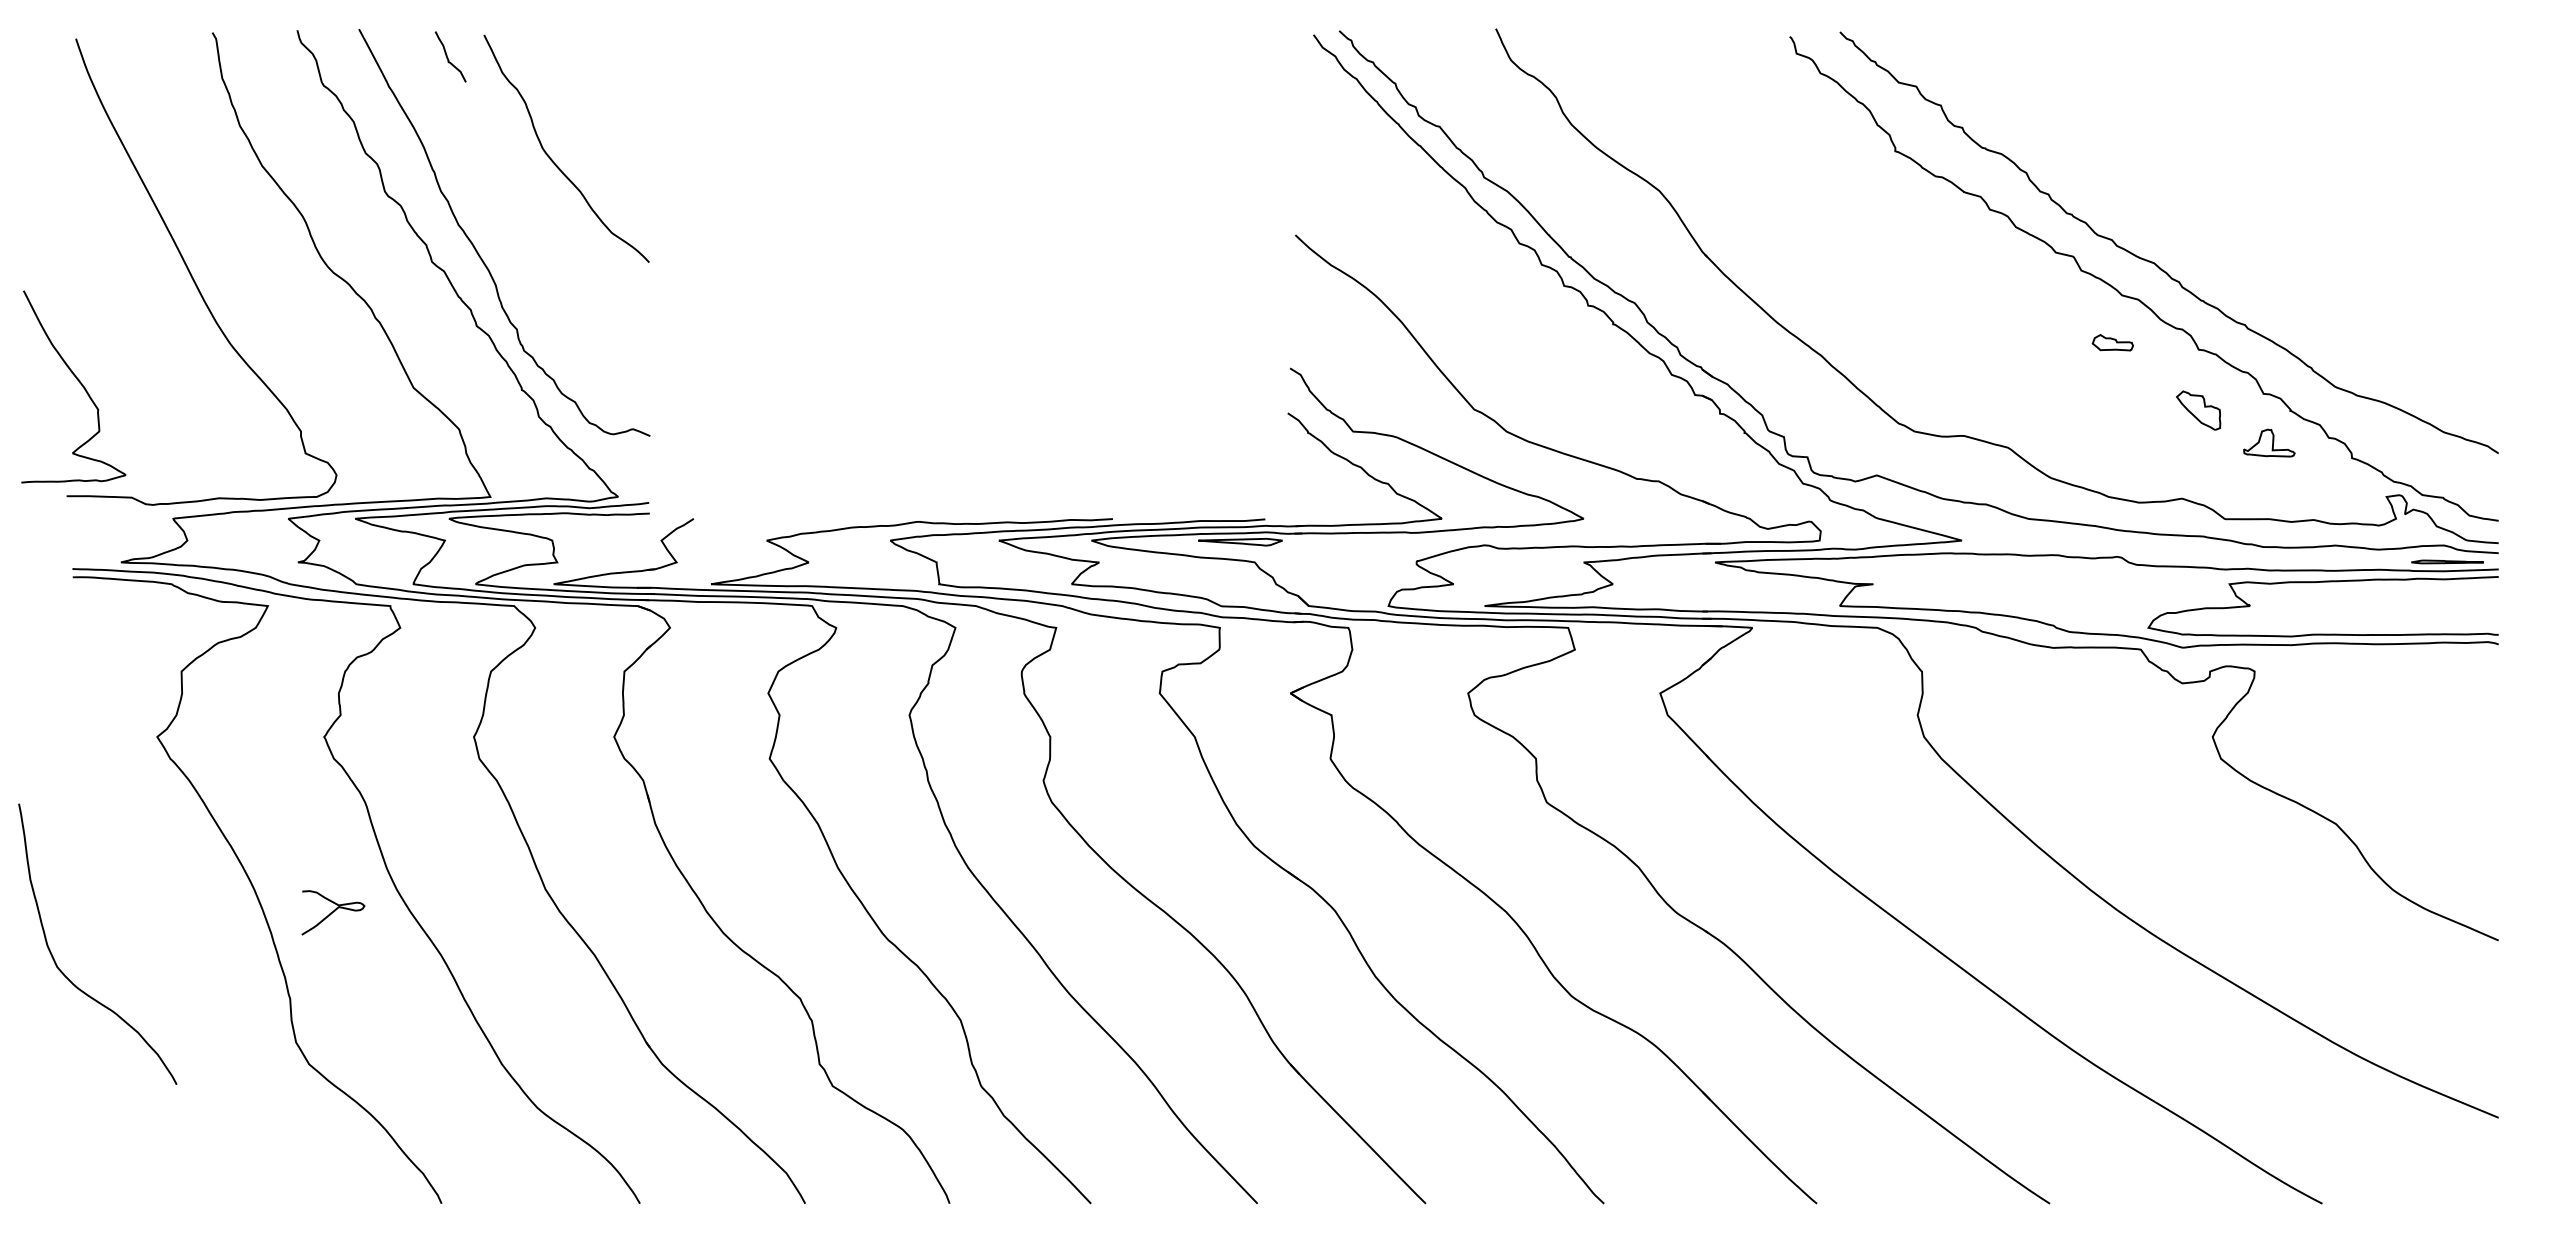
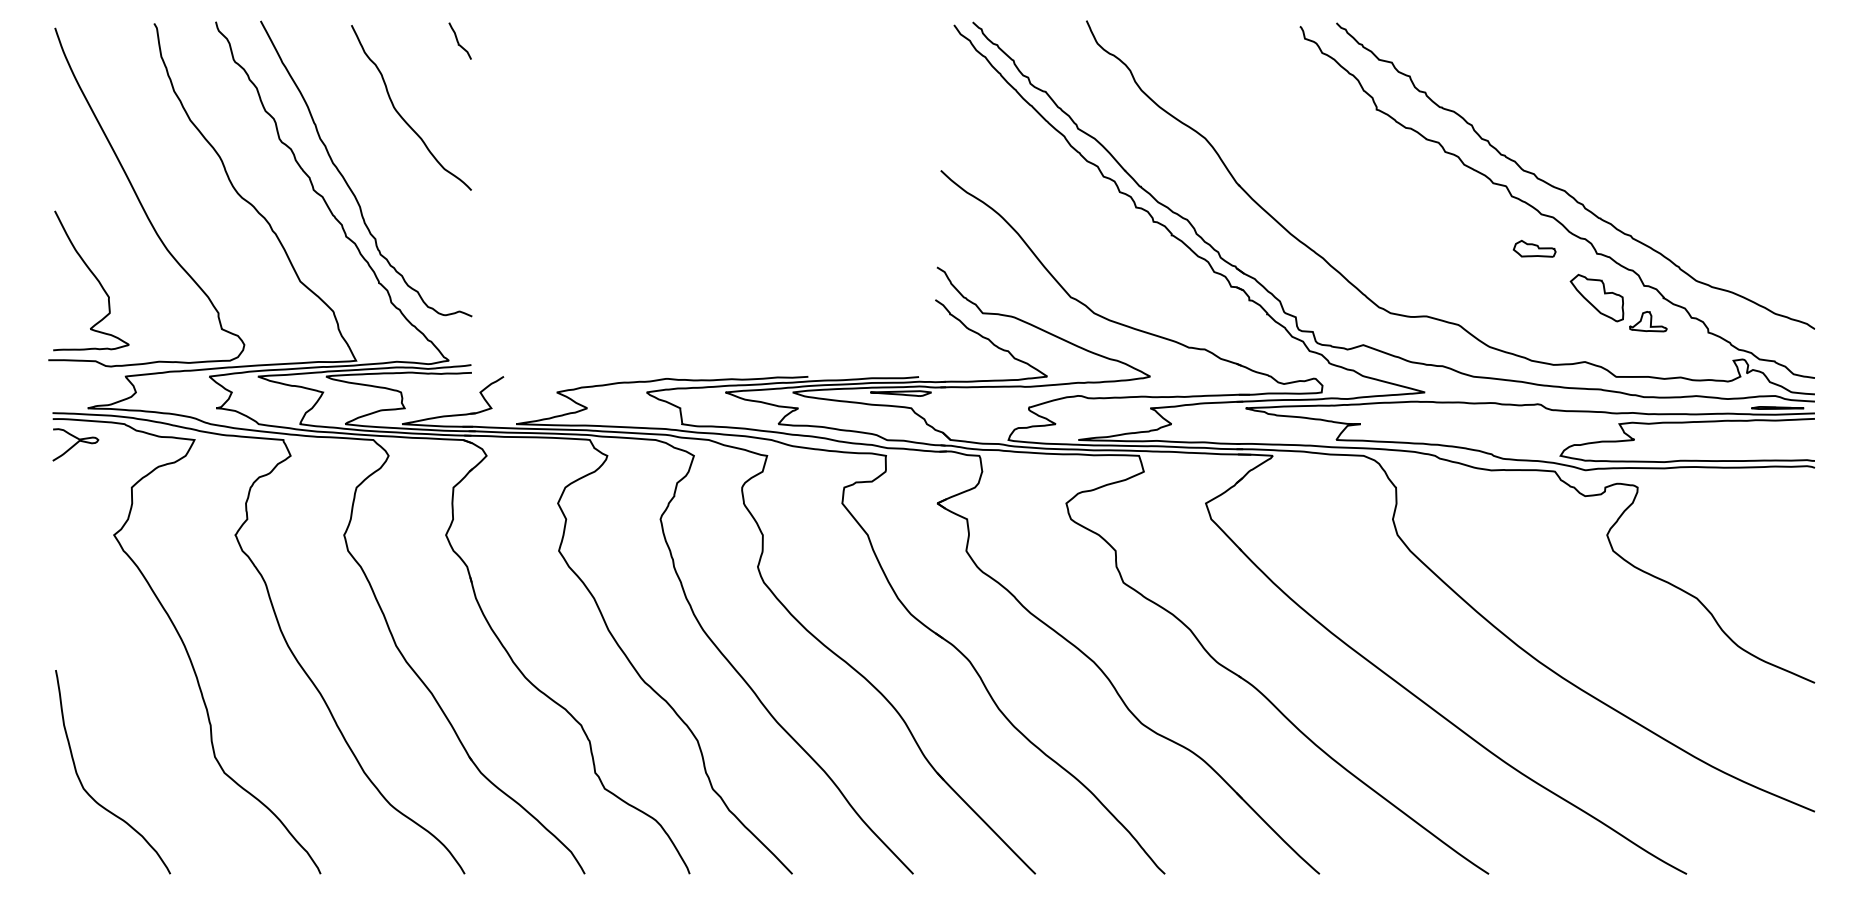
curve: (448, 57) -> (458, 41), moved
part: (2112, 342) -> (1534, 248), size x1.43
curve: (79, 383) -> (95, 278), moved
part: (2198, 410) -> (1596, 297), size x1.67
curve: (333, 912) -> (75, 444), moved
curve: (64, 973) -> (88, 793), moved

